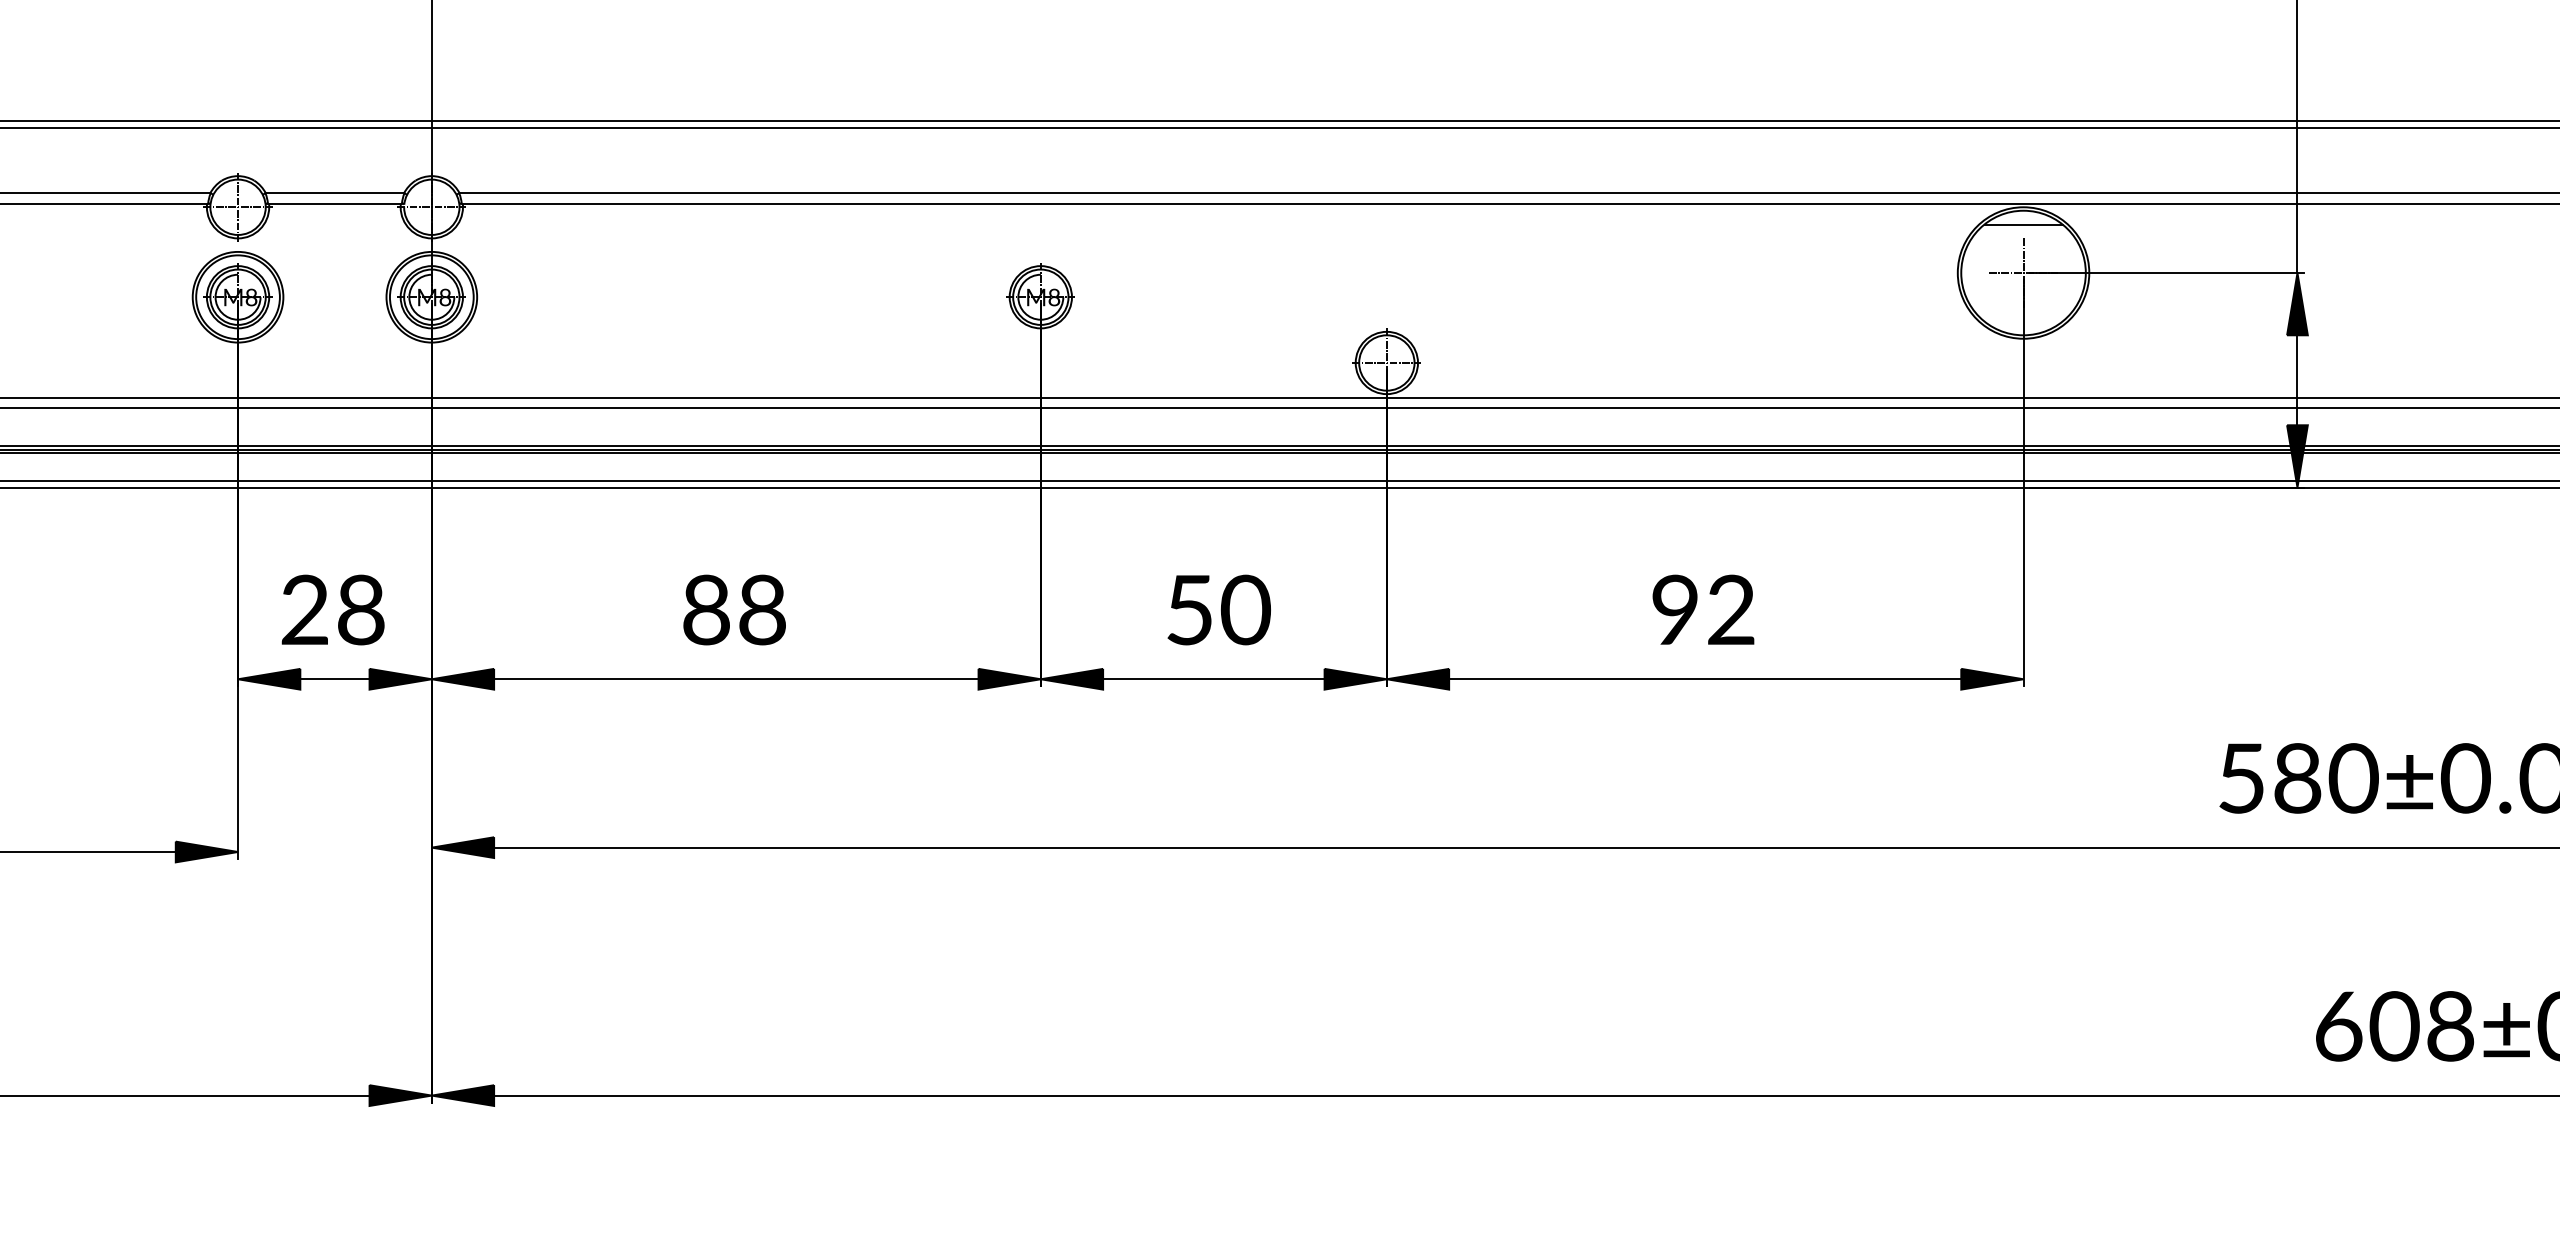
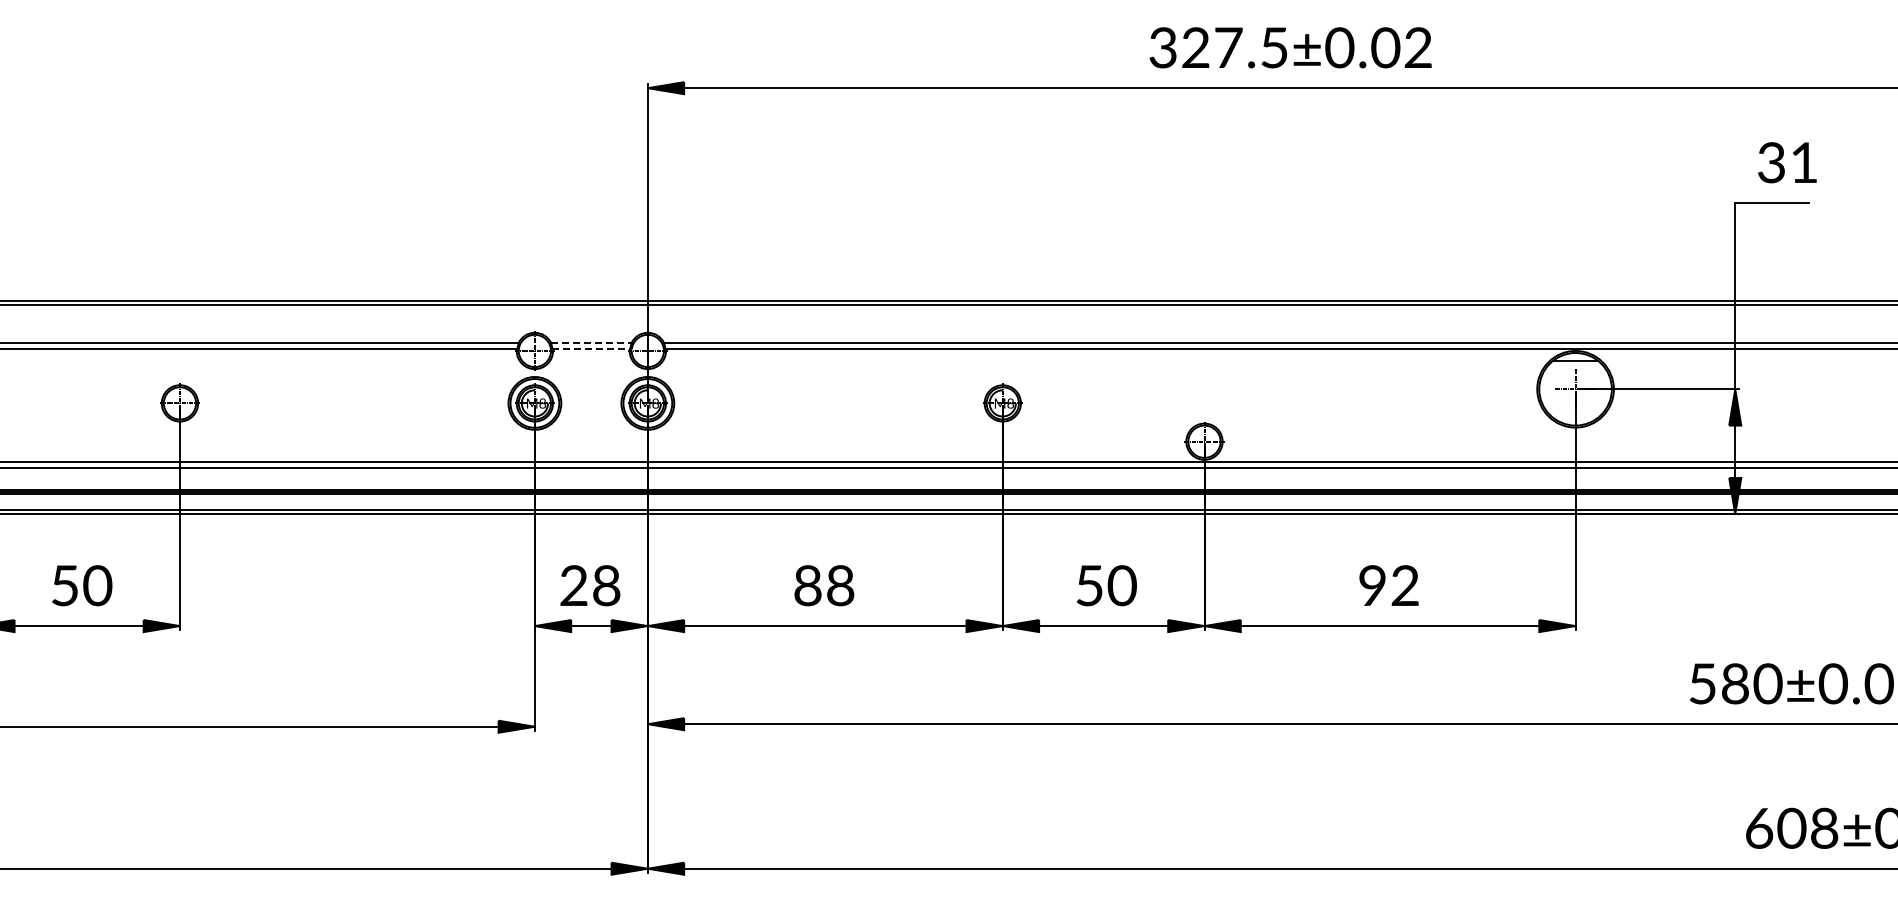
line: (335, 192) -> (591, 342), solid -> dashed
line: (335, 203) -> (591, 348), solid -> dashed

